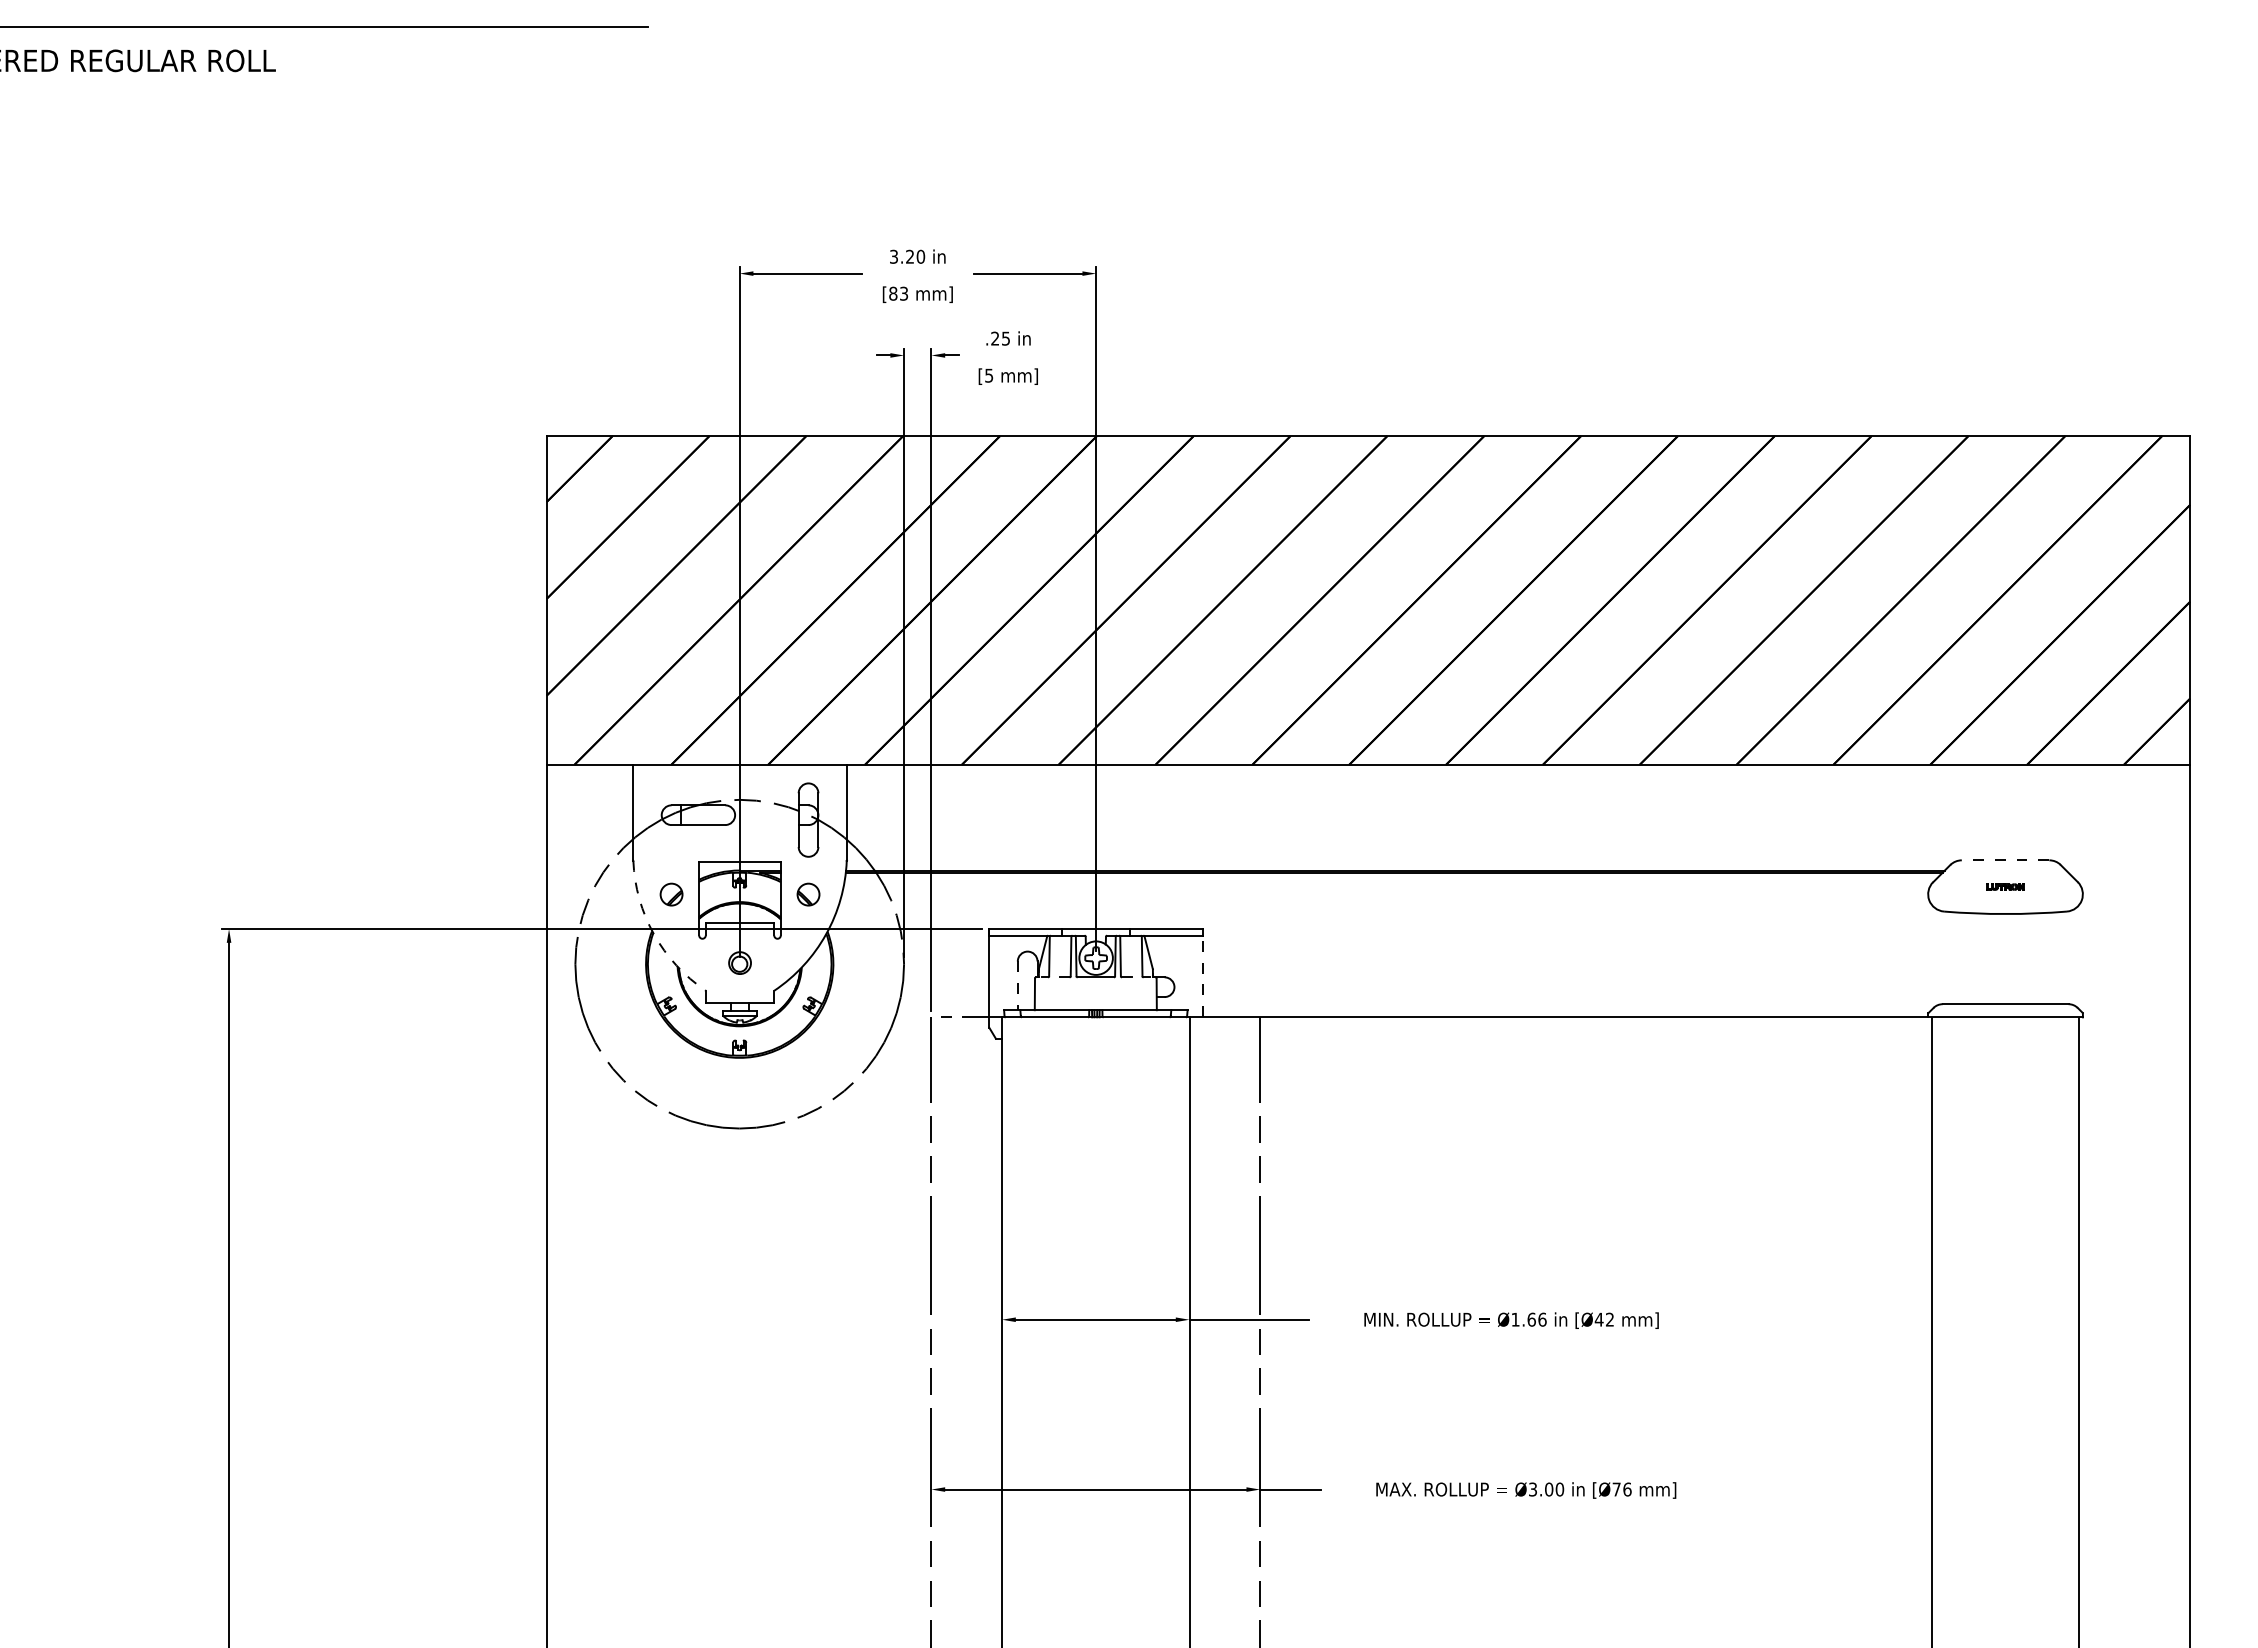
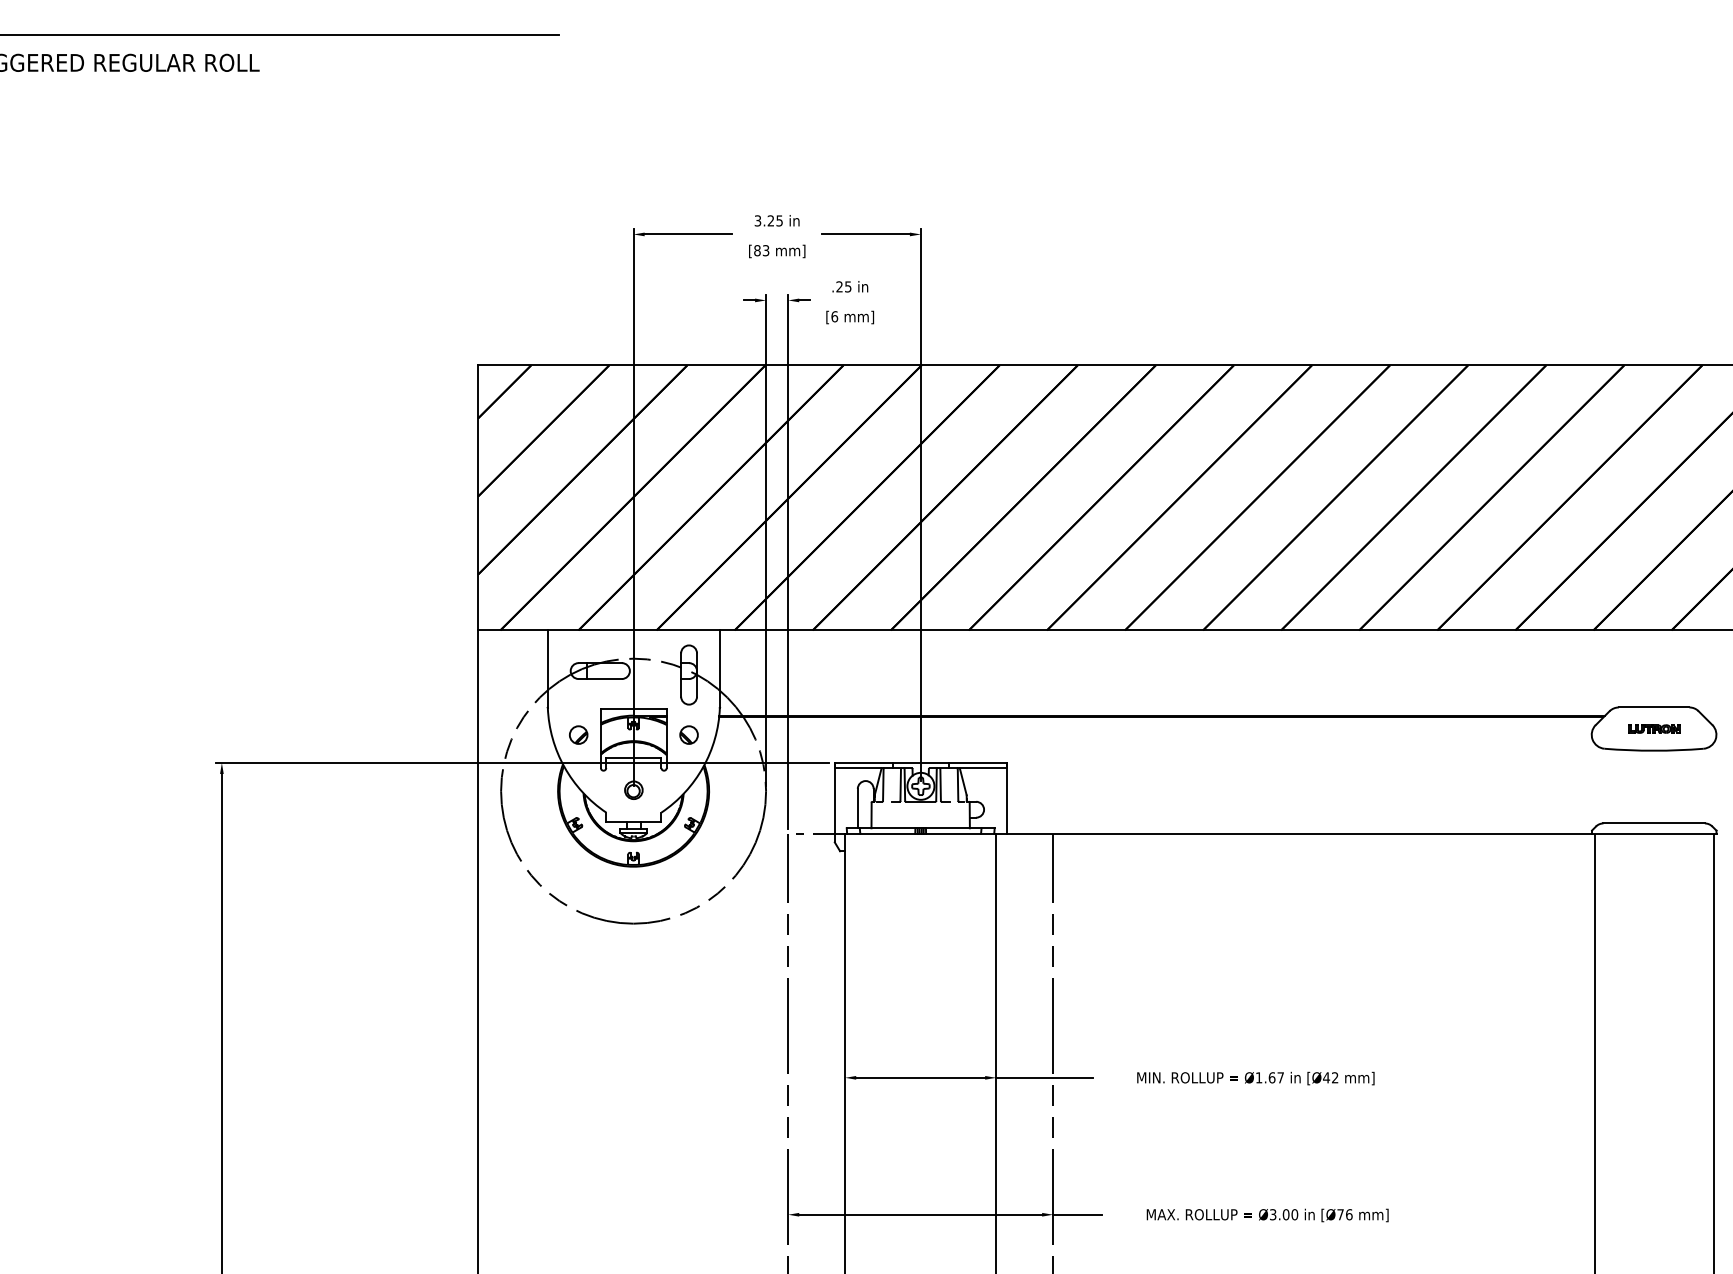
text: (920, 256) -> (779, 220), 3.20 -> 3.25
text: (989, 375) -> (834, 316), [5 -> [6
line: (2005, 860) -> (1654, 707), dashed -> solid
part: (2005, 886) -> (1654, 728), size x1.67
arc: (654, 934) -> (564, 767), dashed -> solid
line: (1202, 972) -> (1006, 797), dashed -> solid
line: (1017, 986) -> (857, 809), dashed -> solid
text: (1542, 1319) -> (1280, 1077), Ø1.66 -> Ø1.67

